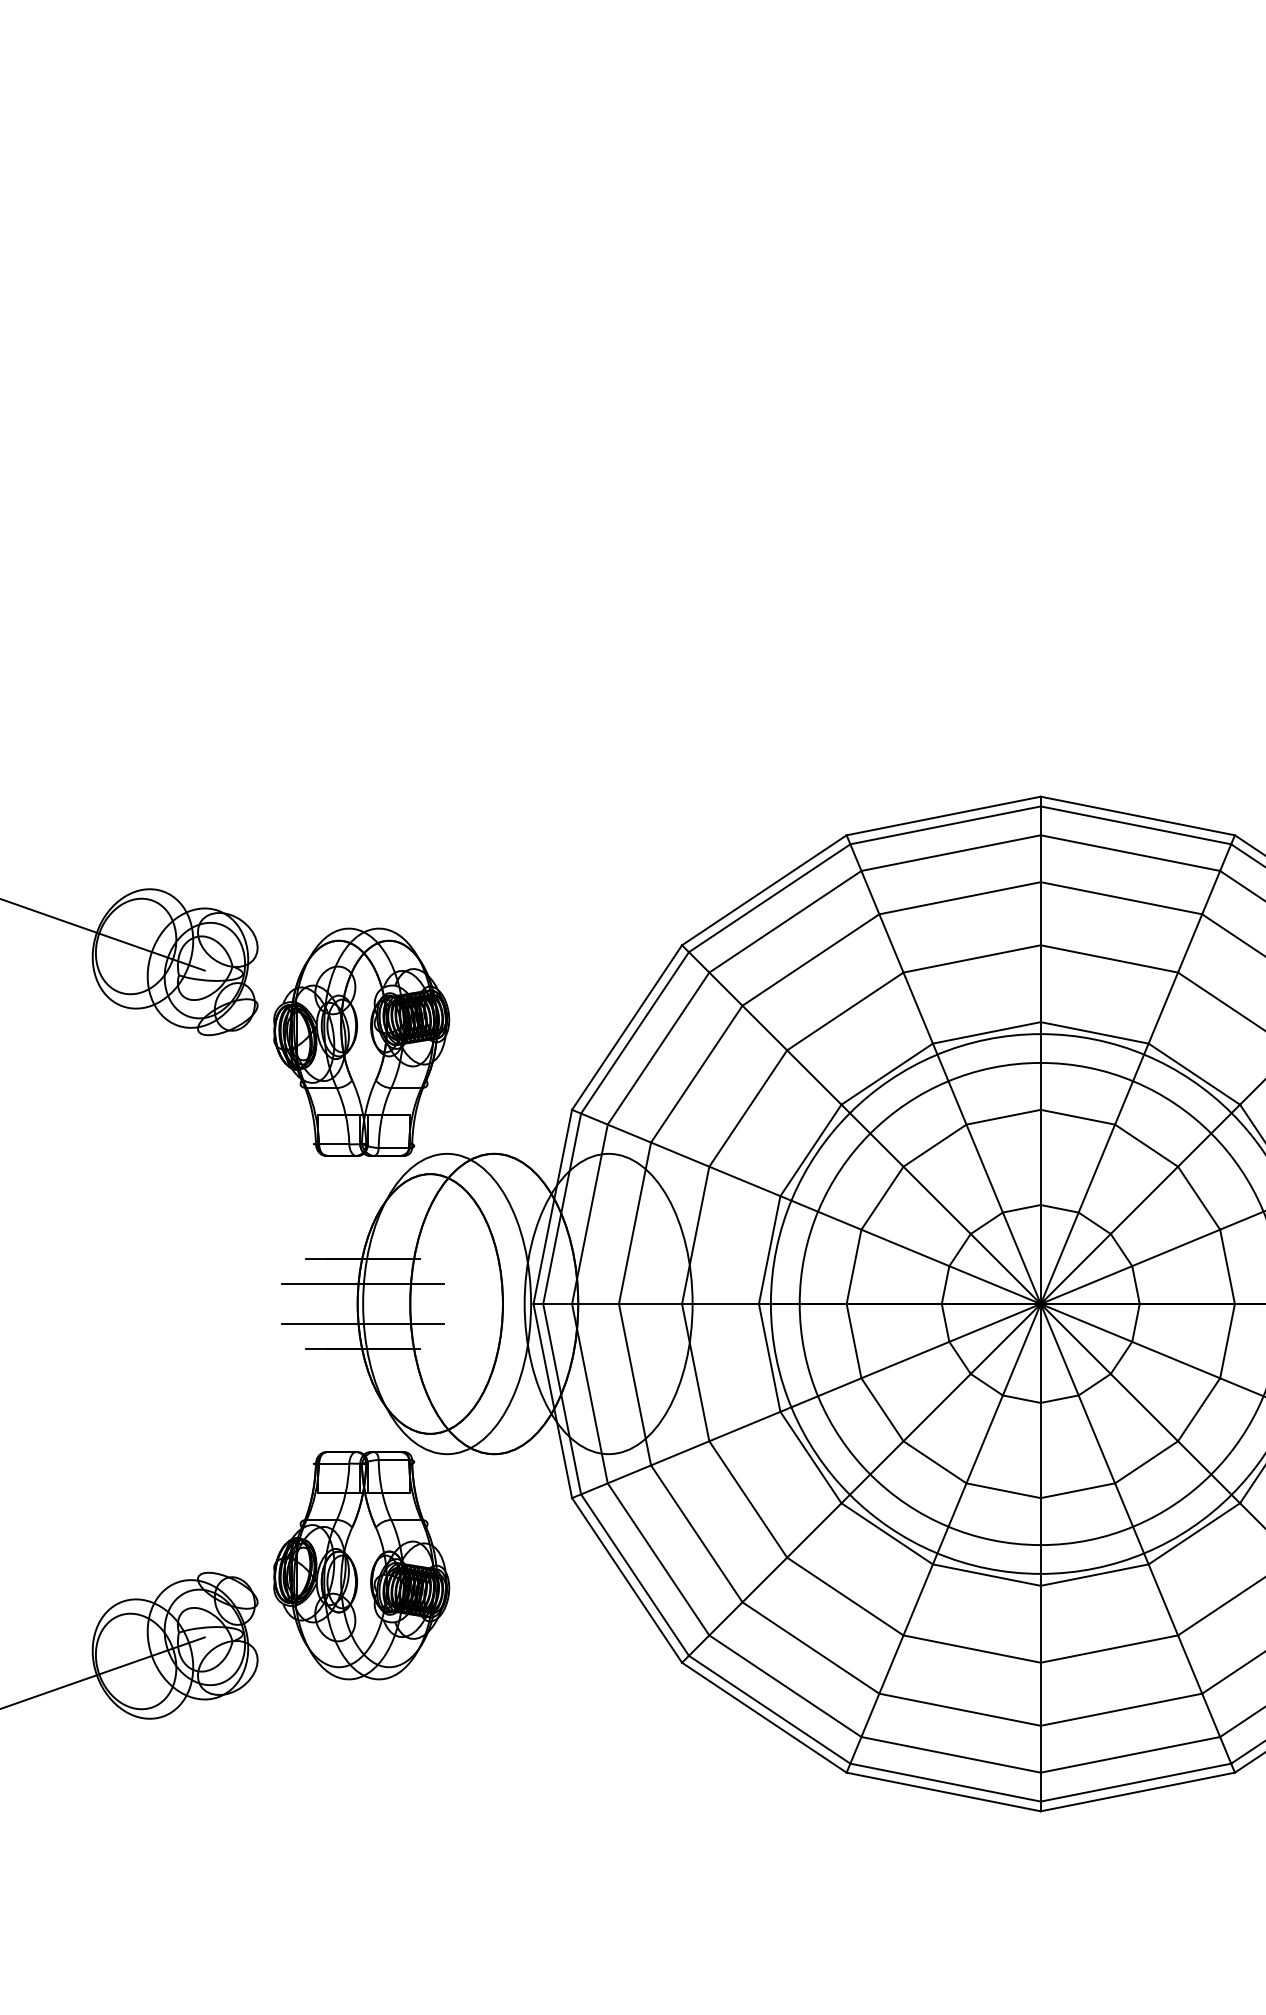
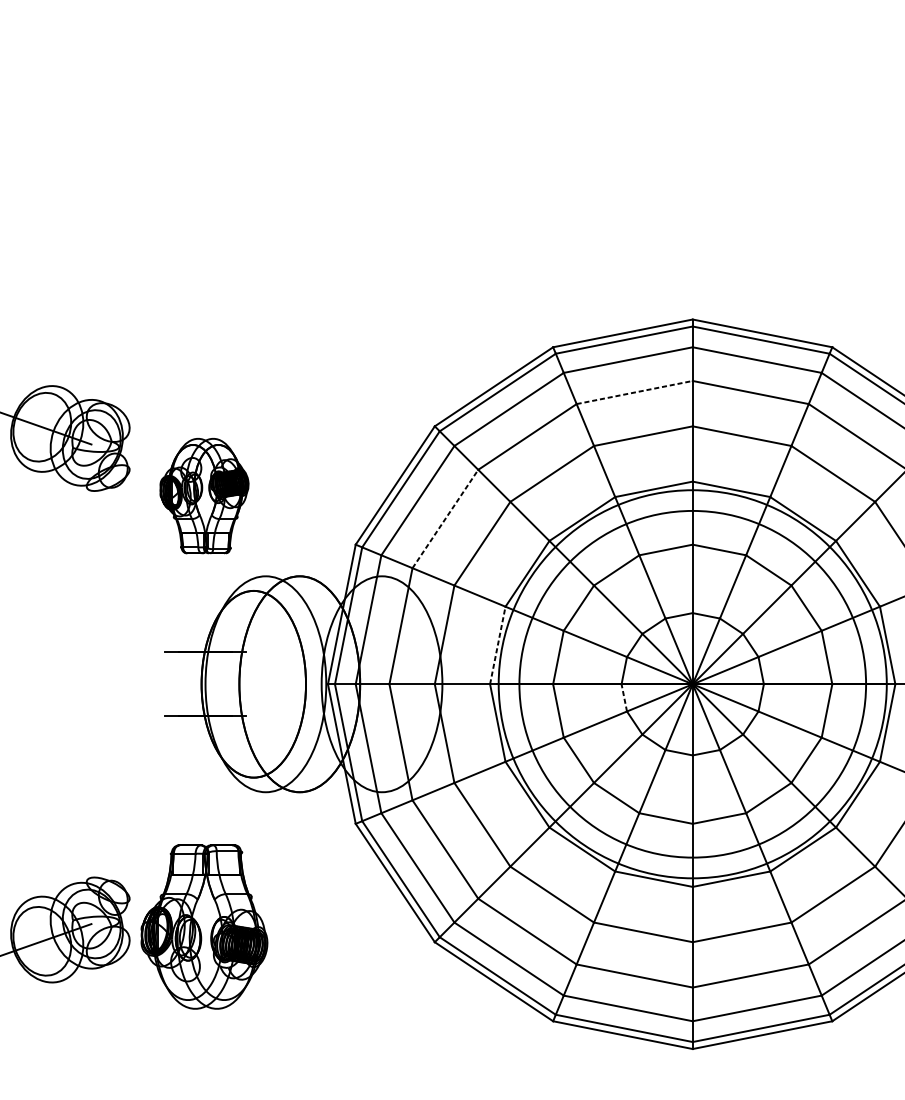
line: (960, 898) -> (635, 392), solid -> dashed
part: (361, 1041) -> (204, 495), size x0.7
line: (697, 1073) -> (445, 518), solid -> dashed
line: (769, 1250) -> (497, 645), solid -> dashed
line: (362, 1283) -> (205, 669), removed
line: (945, 1322) -> (624, 697), solid -> dashed
line: (362, 1324) -> (205, 699), removed
part: (361, 1565) -> (204, 926), moved

